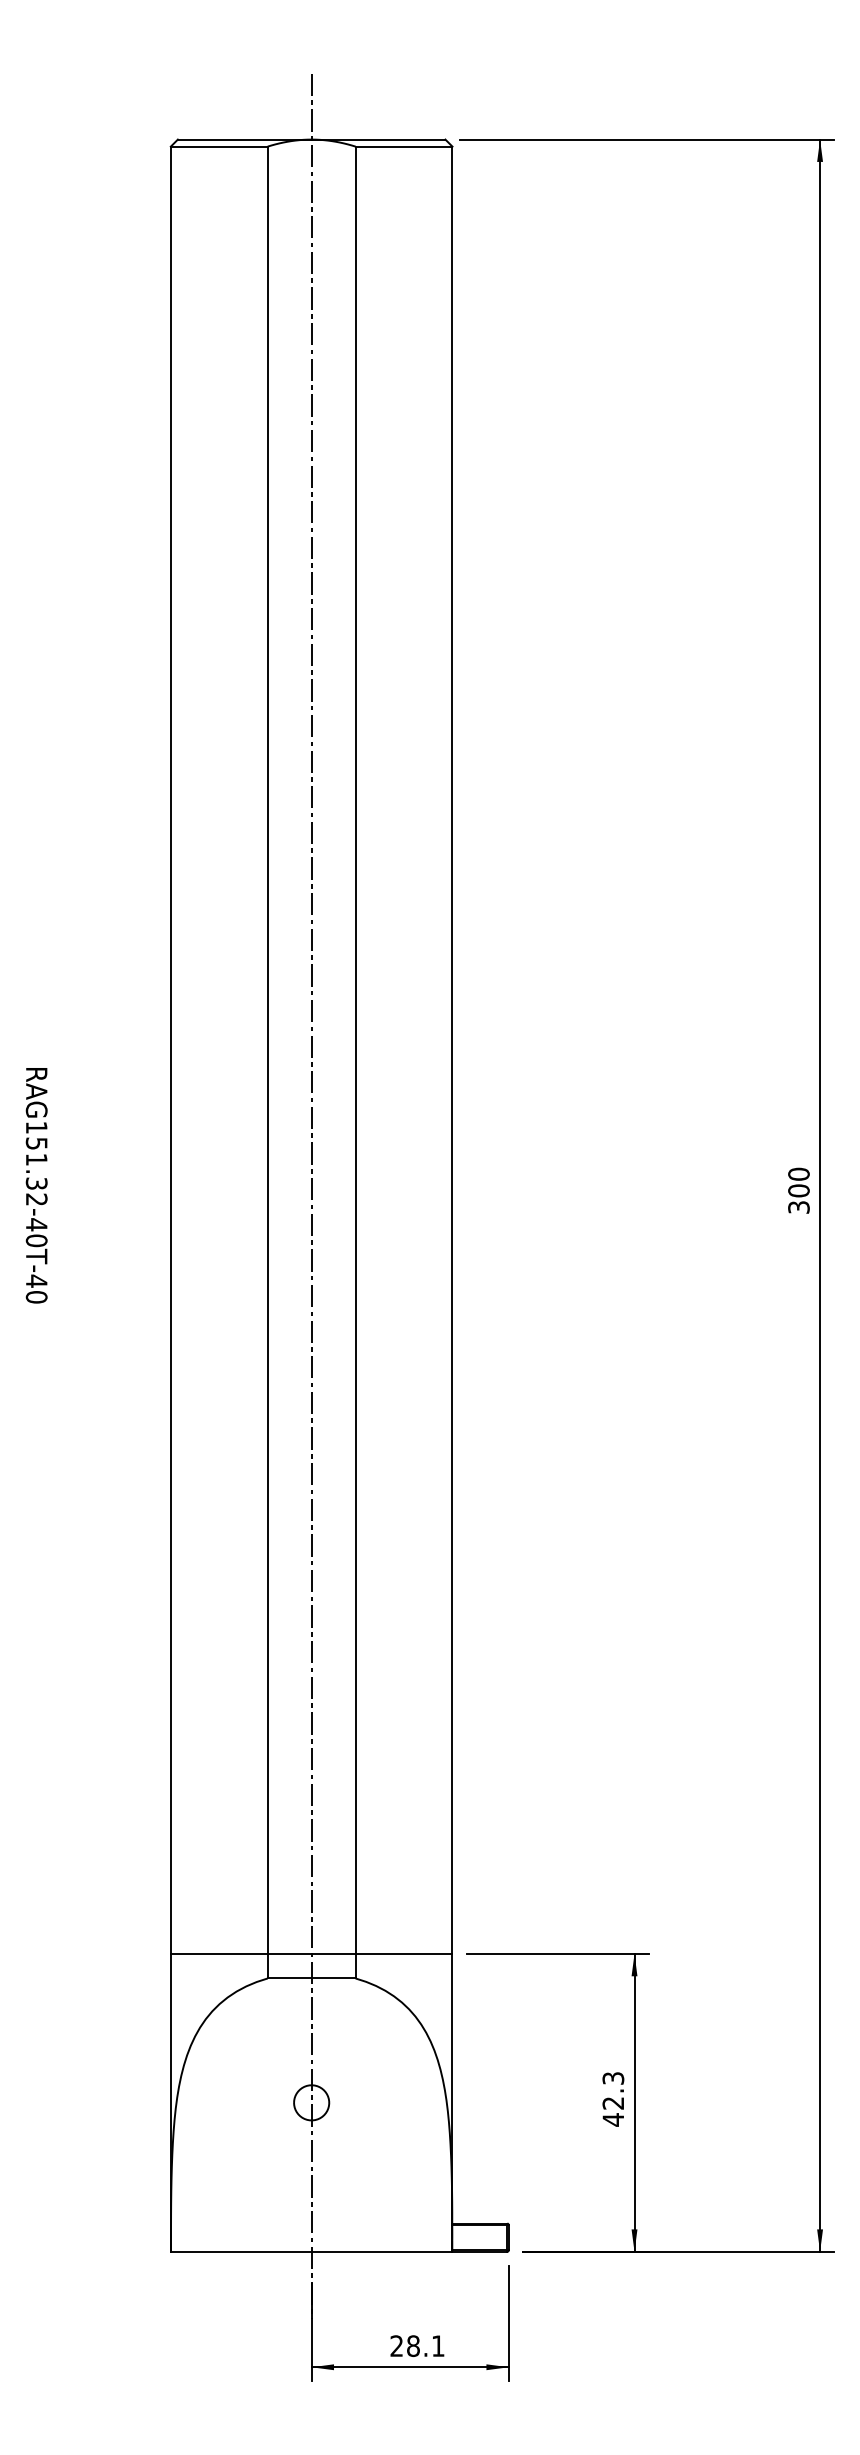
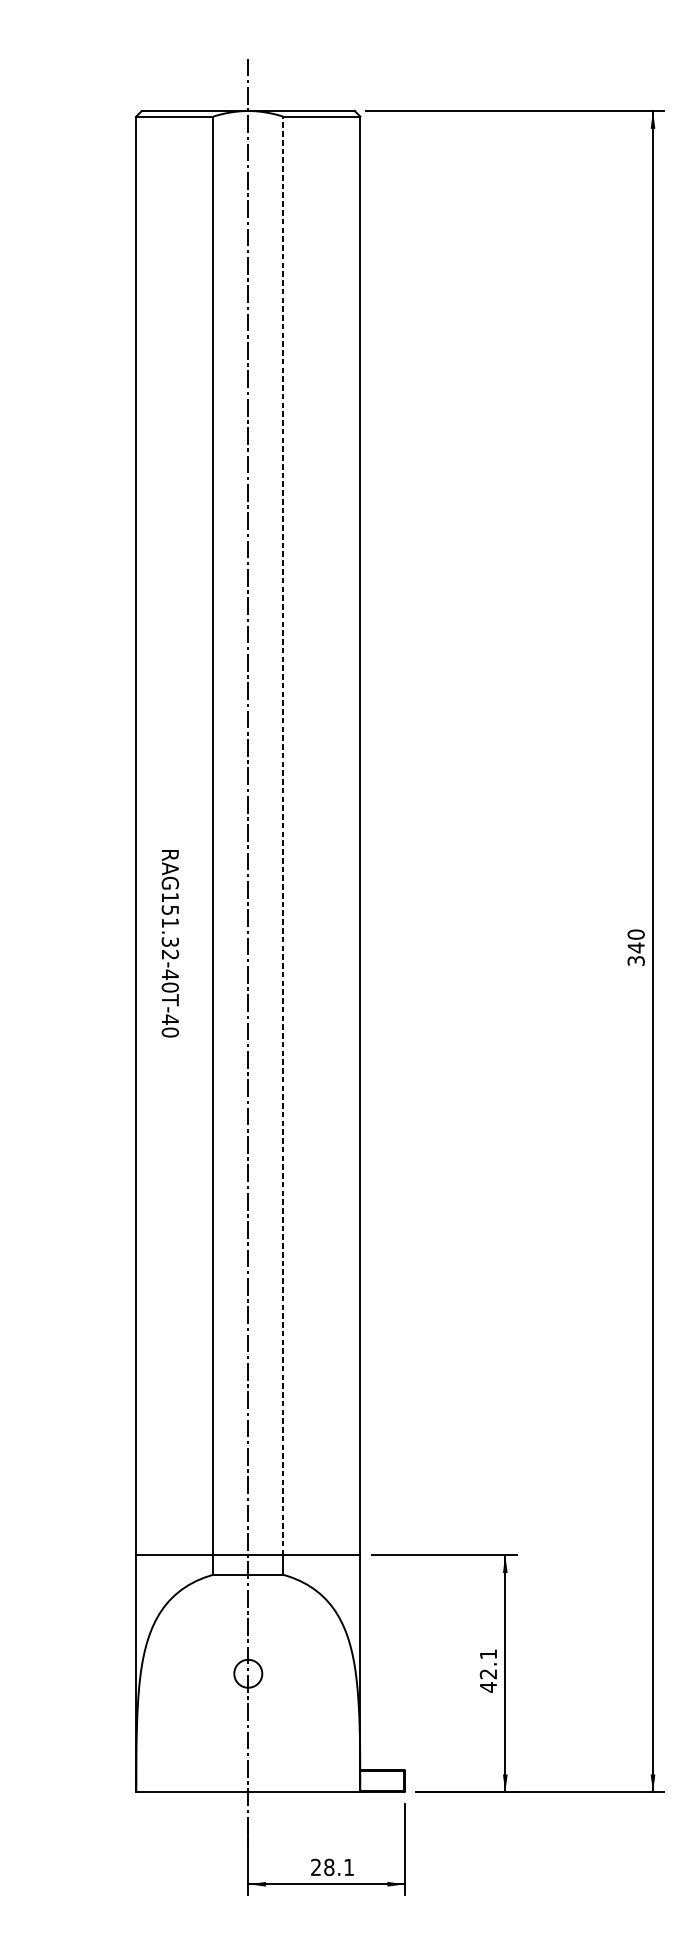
line: (355, 1050) -> (283, 836), solid -> dashed
text: (36, 1185) -> (170, 943), moved
text: (798, 1190) -> (635, 947), 300 -> 340
text: (613, 2078) -> (488, 1654), 42.3 -> 42.1

